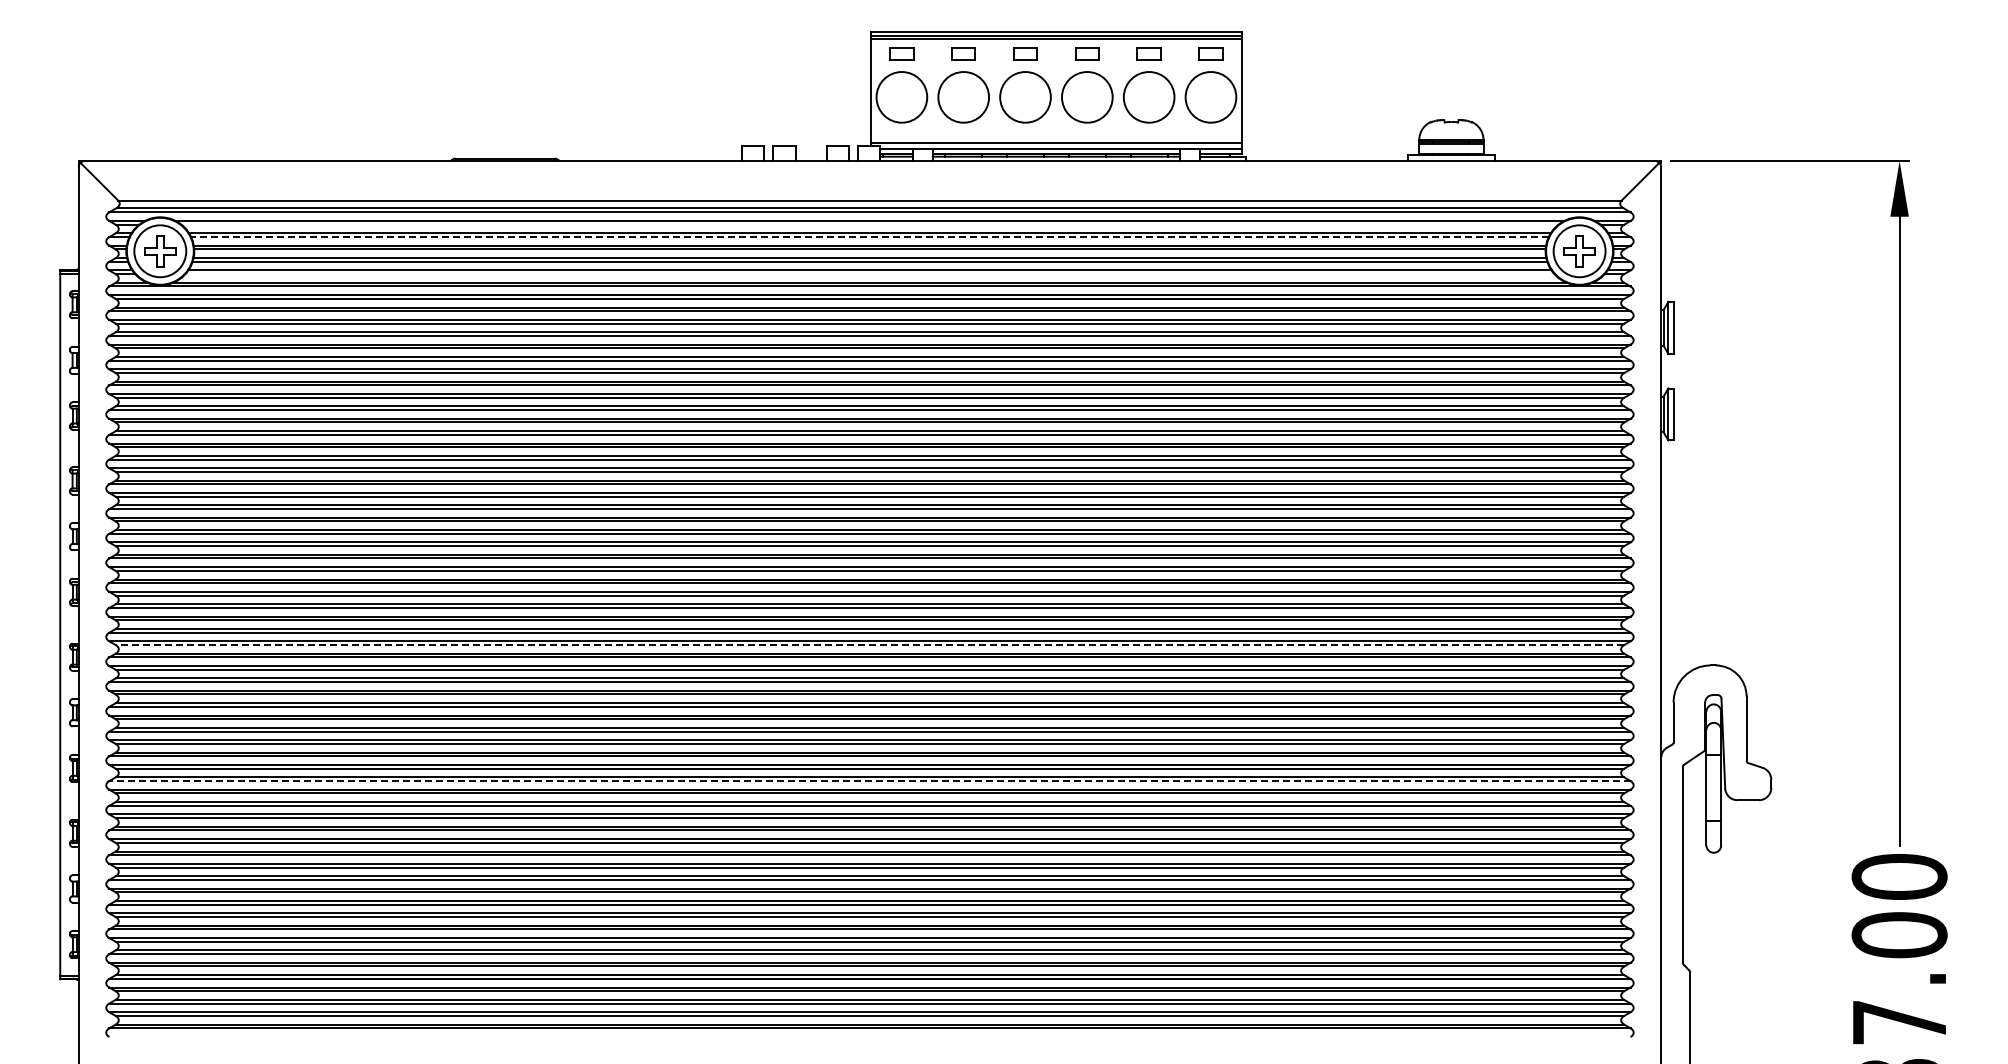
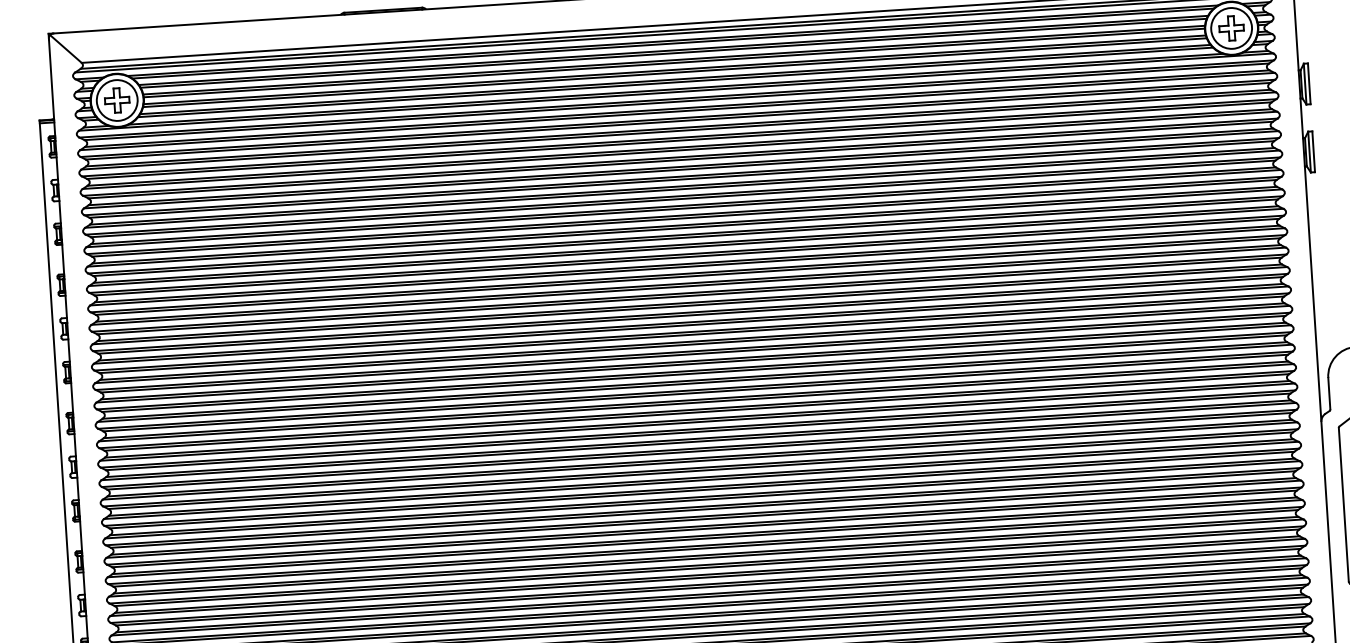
line: (869, 224) -> (672, 43), added
line: (869, 237) -> (673, 53), dashed -> solid
line: (869, 274) -> (675, 82), added
line: (869, 645) -> (694, 374), dashed -> solid
line: (869, 781) -> (700, 480), dashed -> solid

